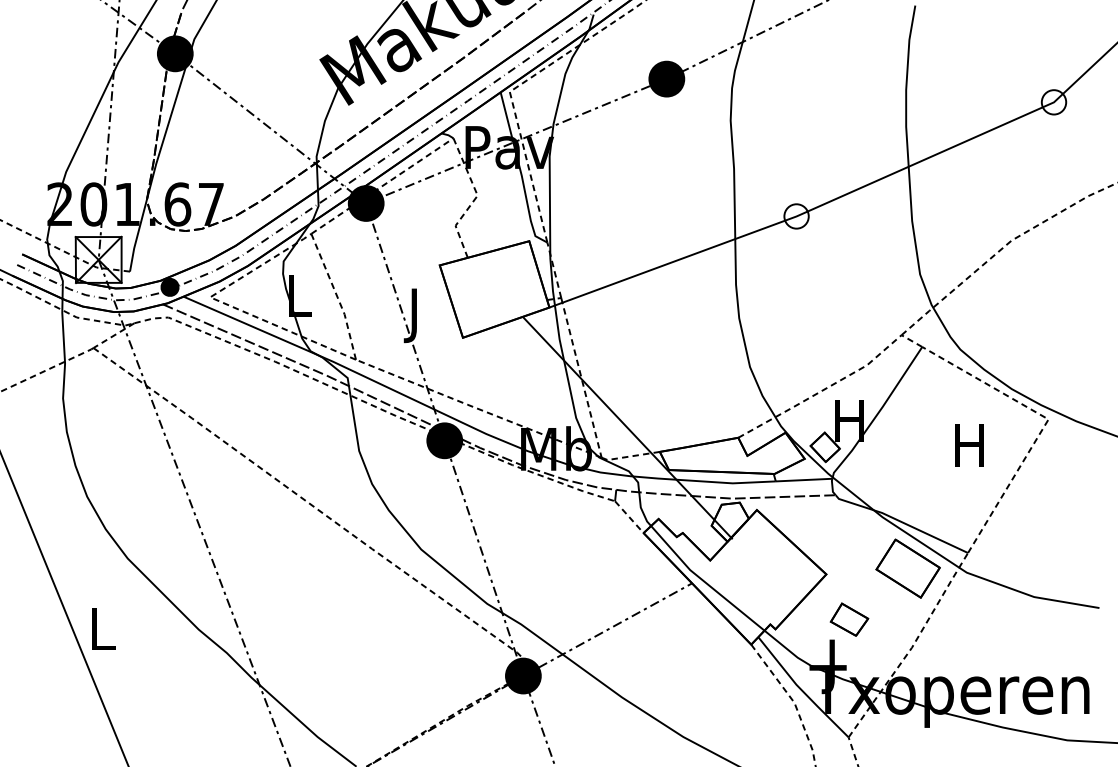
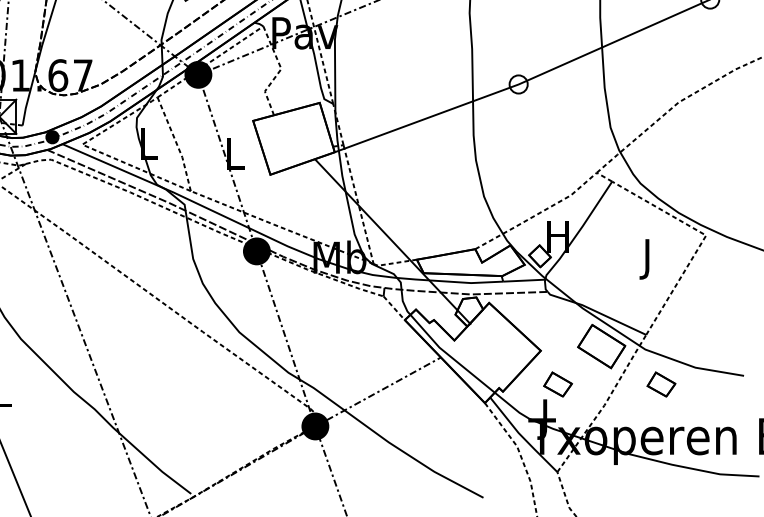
text: (415, 315) -> (235, 158), J -> L
text: (969, 451) -> (647, 259), H -> J
part: (988, 619) -> (661, 384), added

